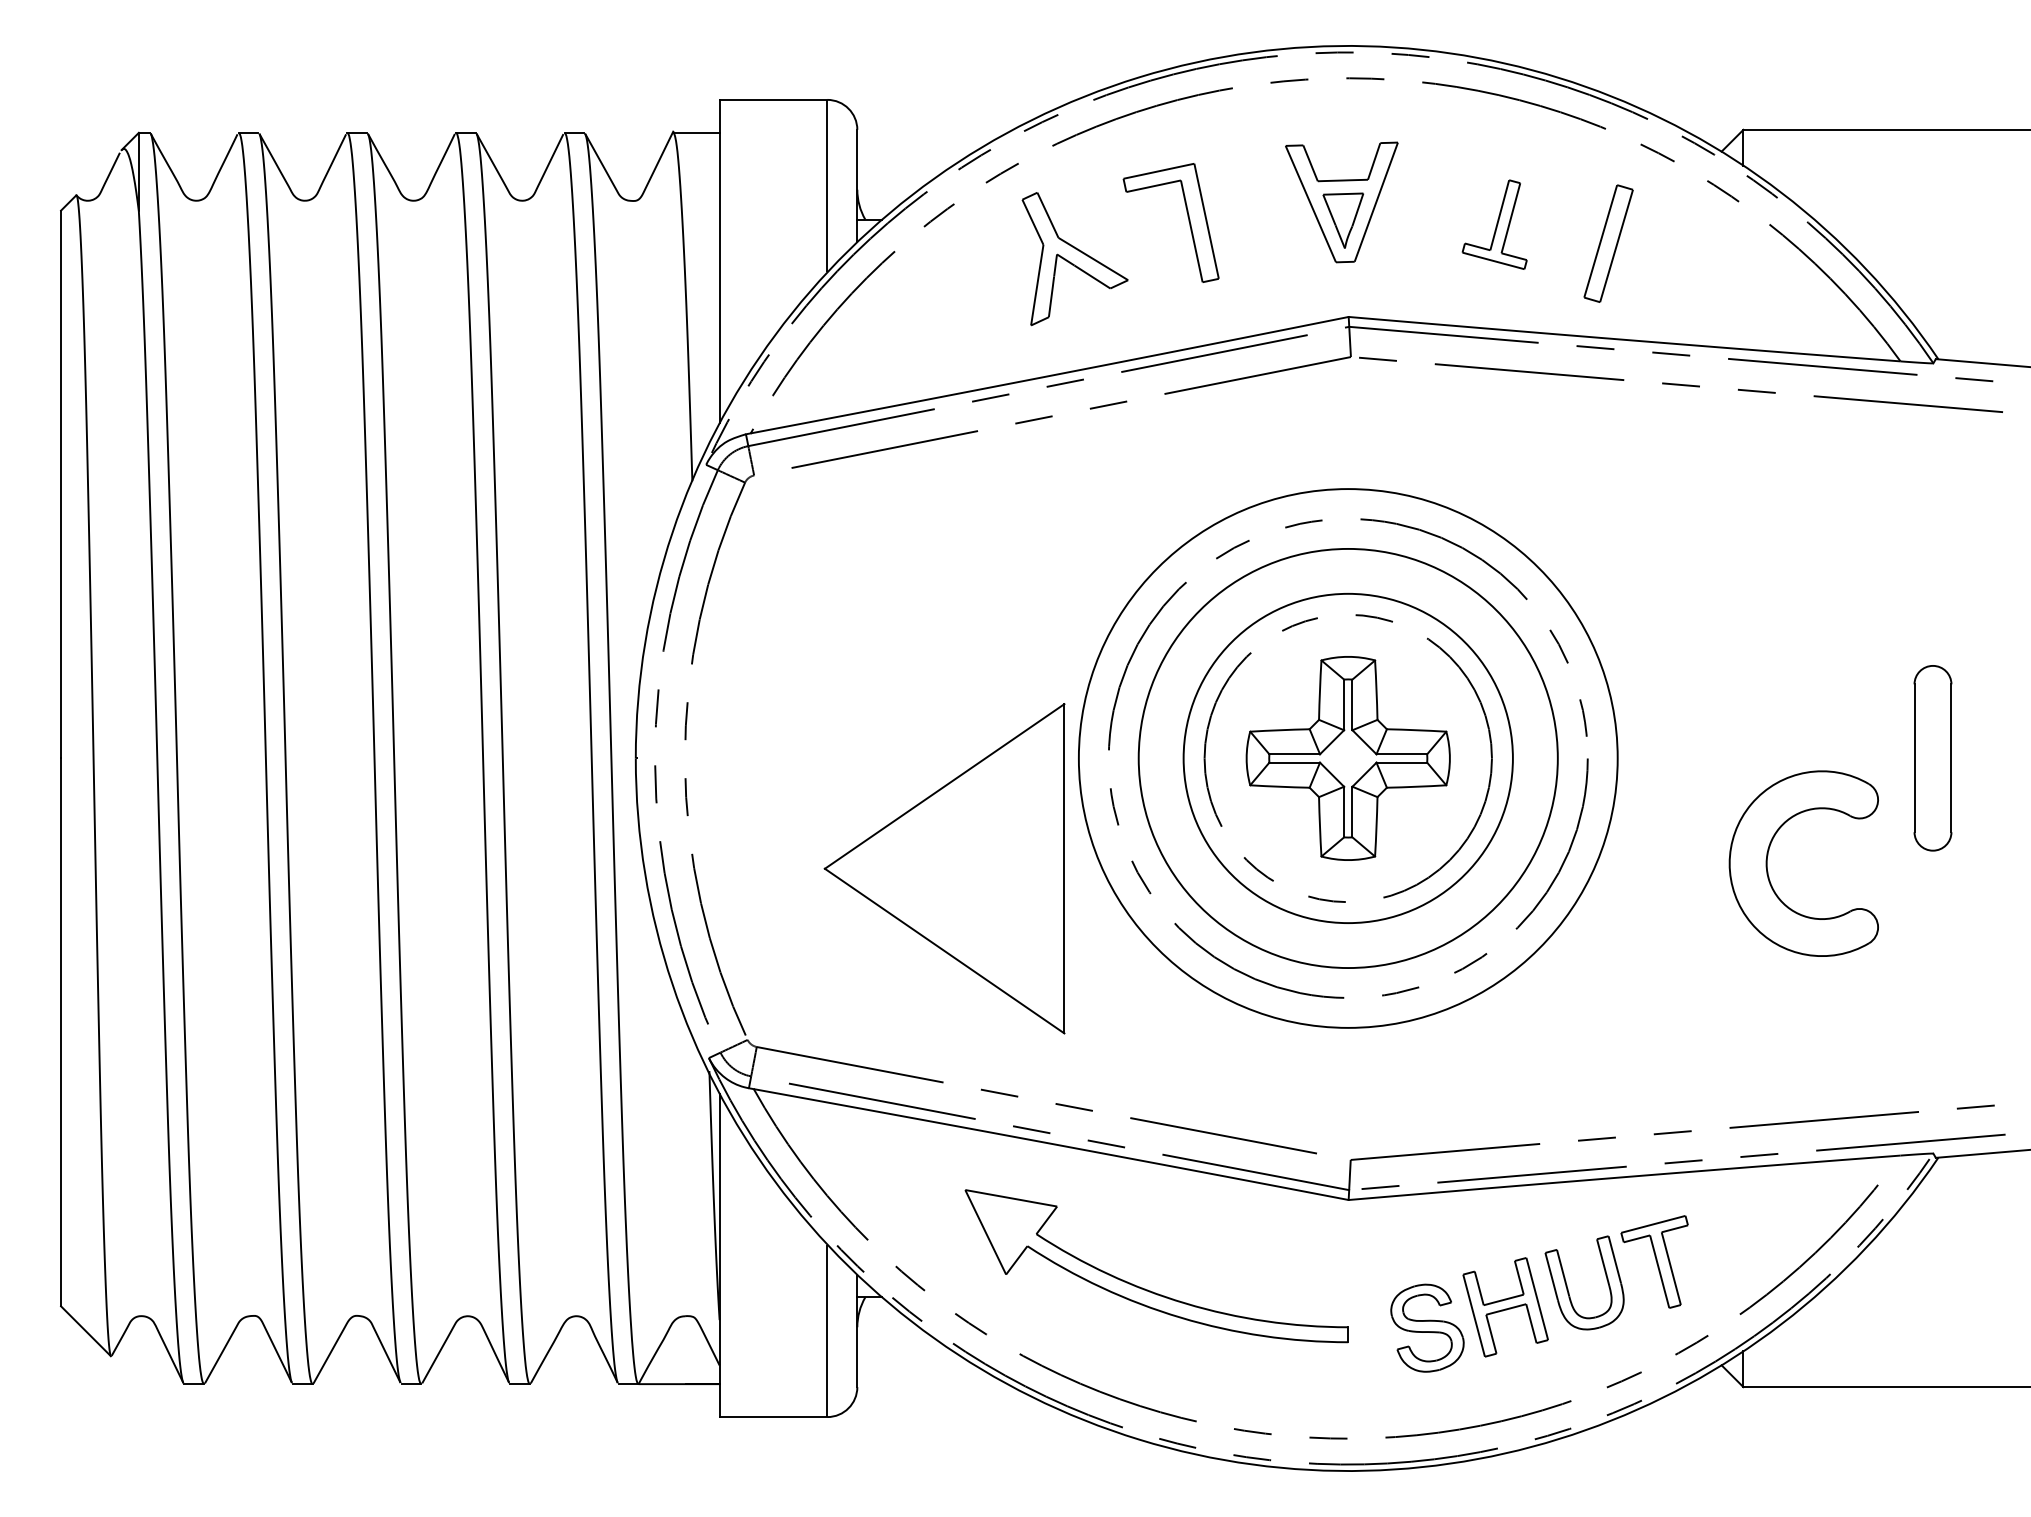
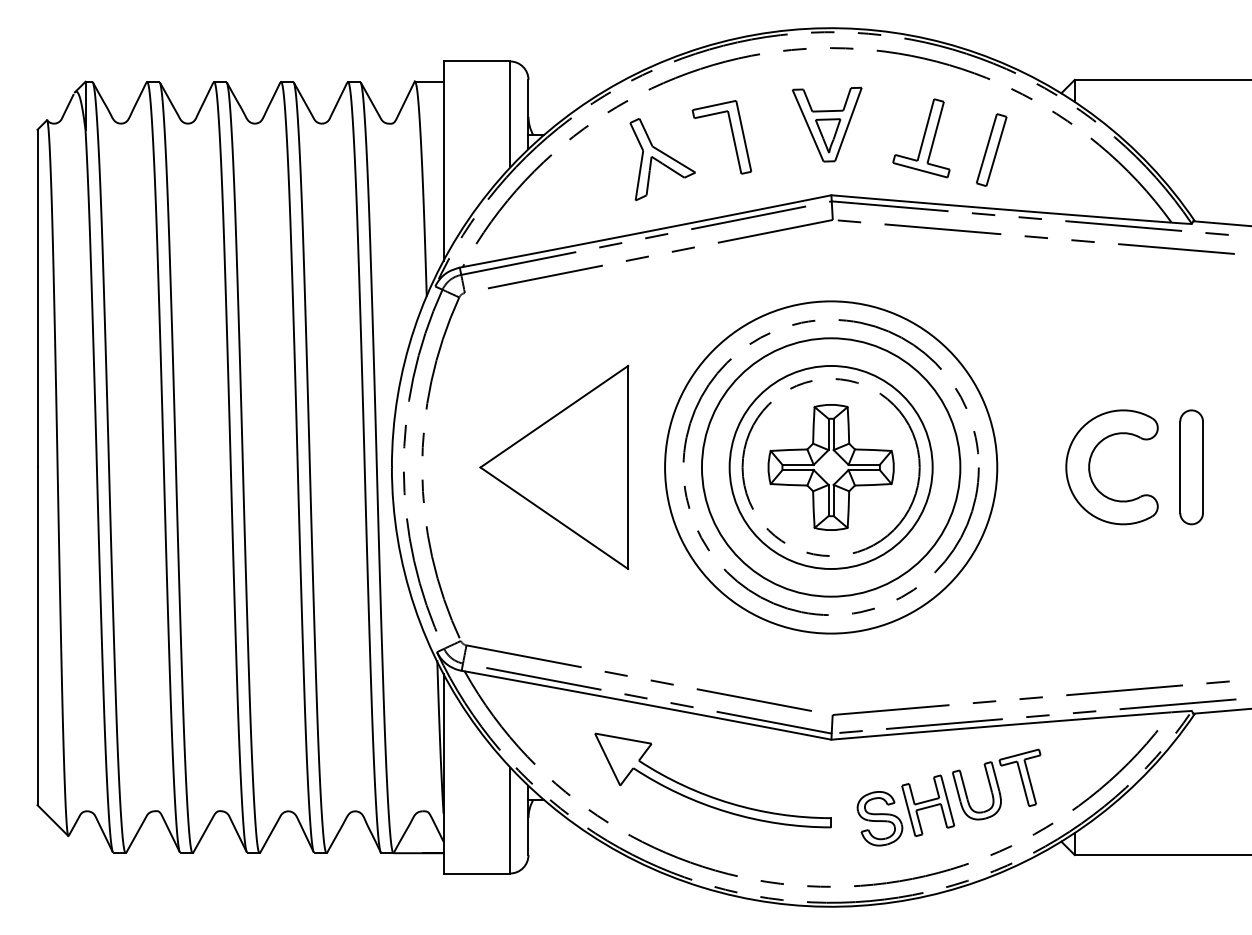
part: (1494, 224) -> (921, 138), size x1.43
part: (1768, 863) -> (1090, 467), moved
part: (944, 867) -> (554, 466), moved

